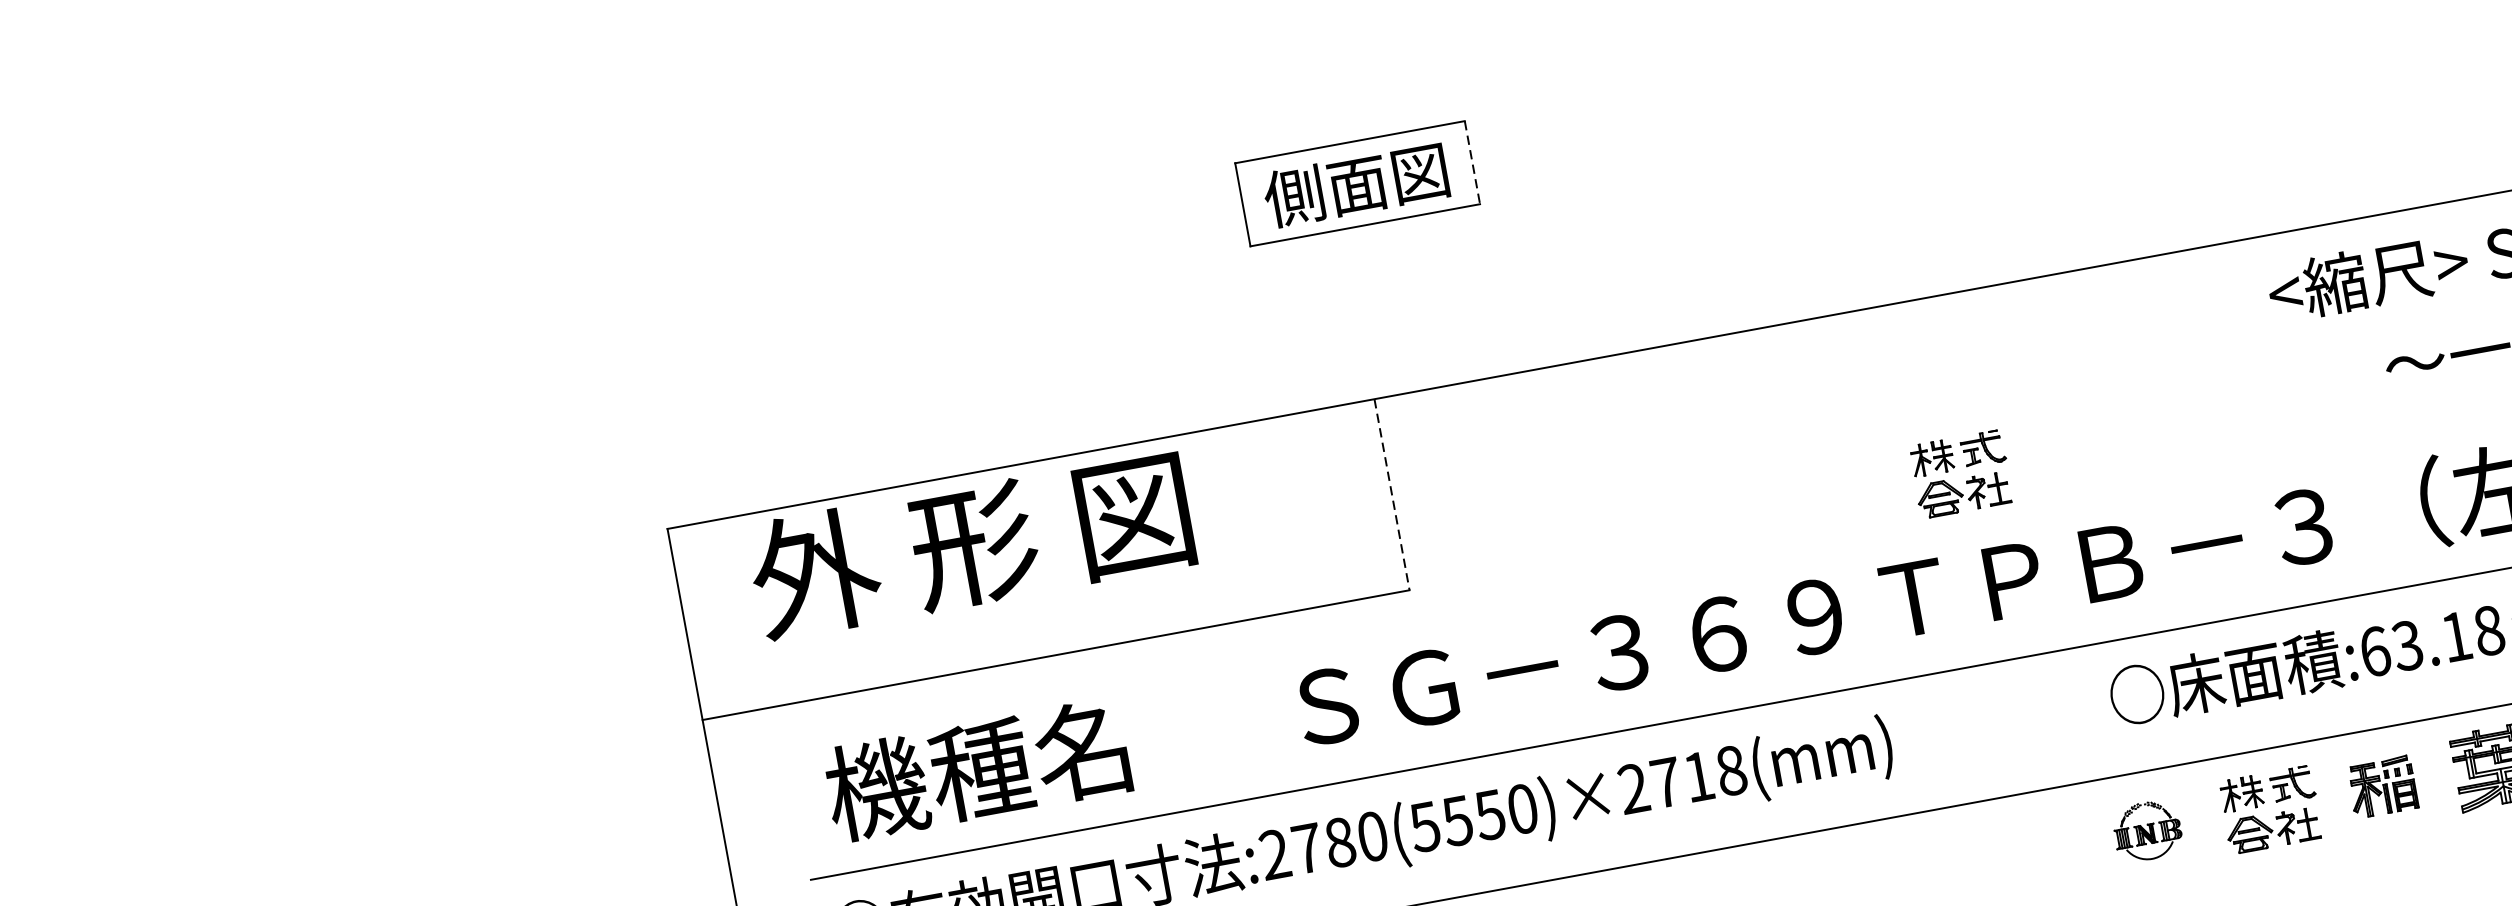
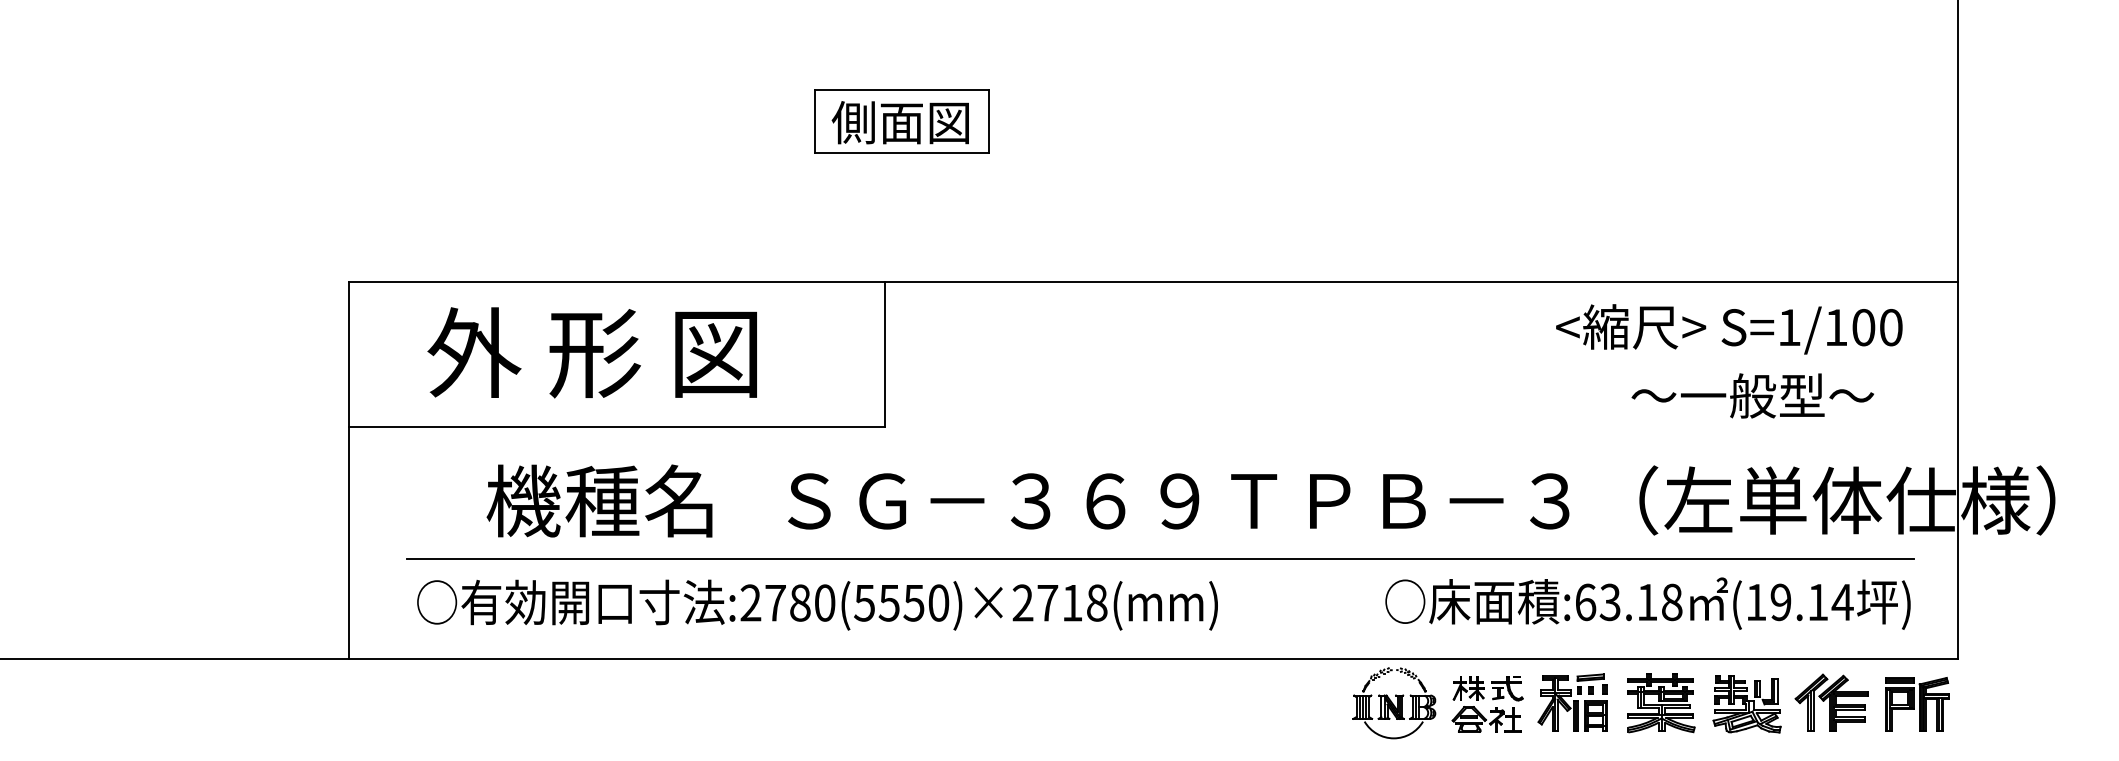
line: (1471, 162) -> (988, 121), dashed -> solid
part: (1954, 468) -> (1301, 411), removed
line: (1392, 495) -> (885, 355), dashed -> solid
text: (969, 544) -> (591, 352), moved
text: (976, 769) -> (599, 500), moved
part: (2382, 786) -> (1572, 702), size x1.43
part: (2147, 831) -> (1394, 703), size x1.67

